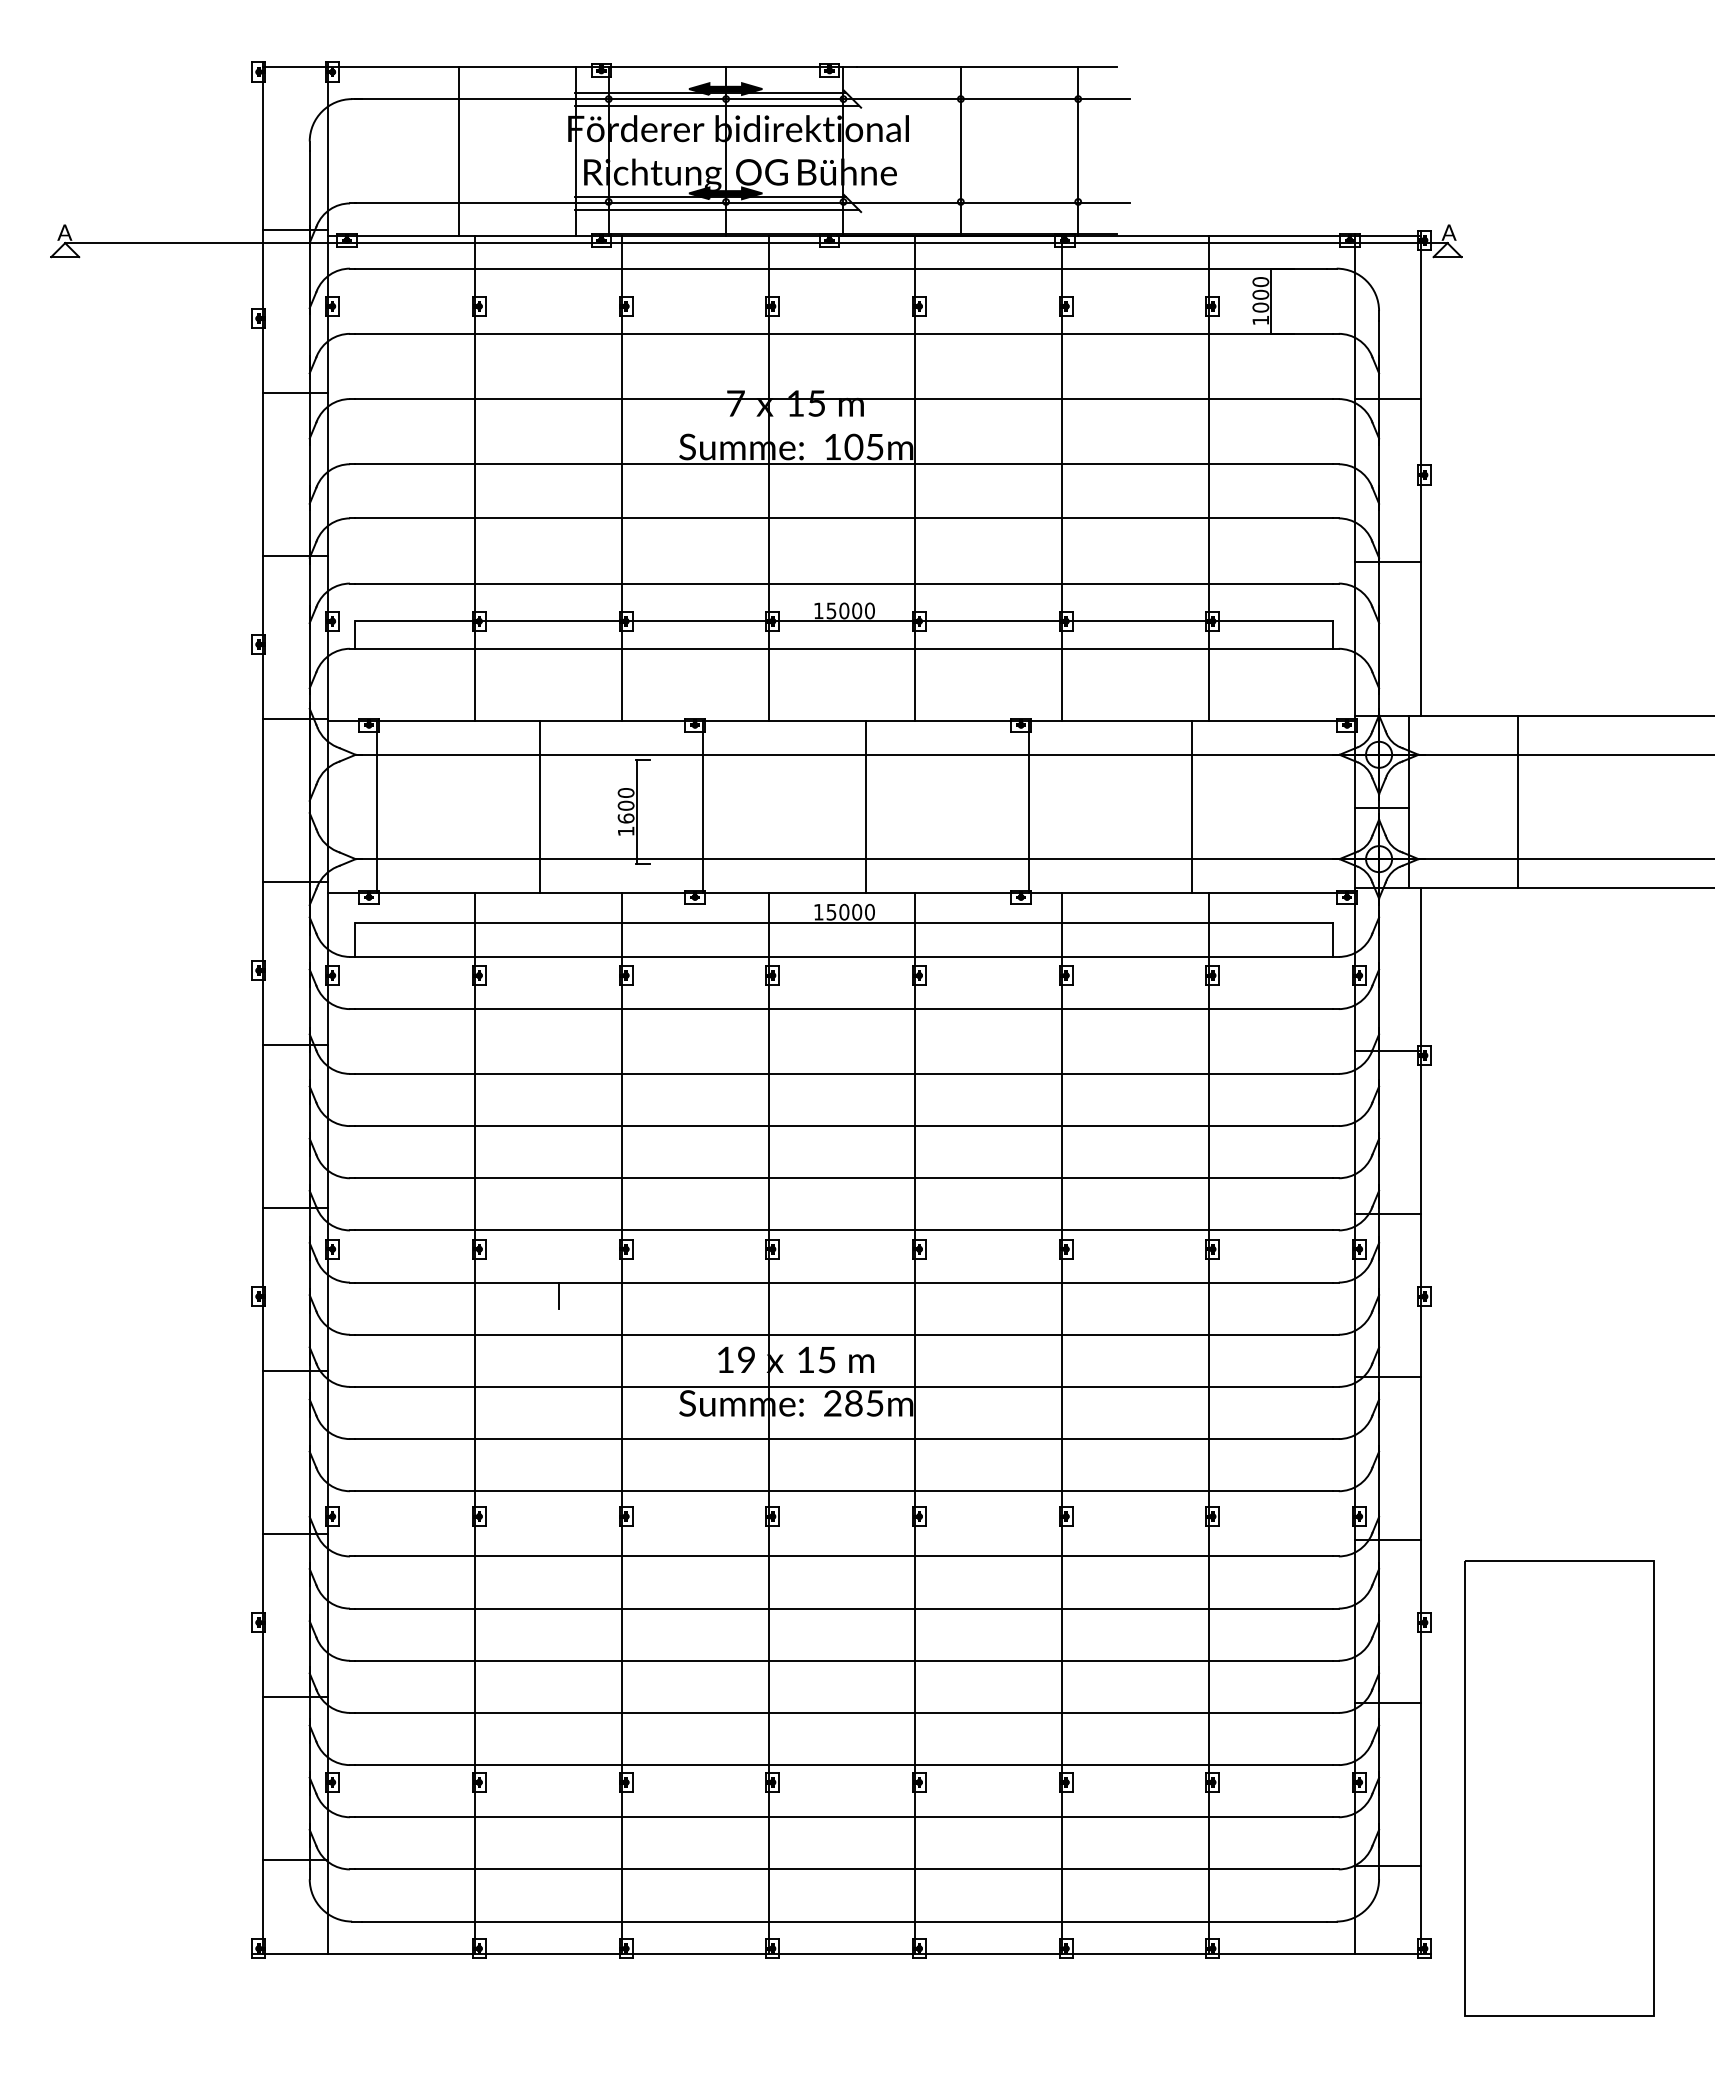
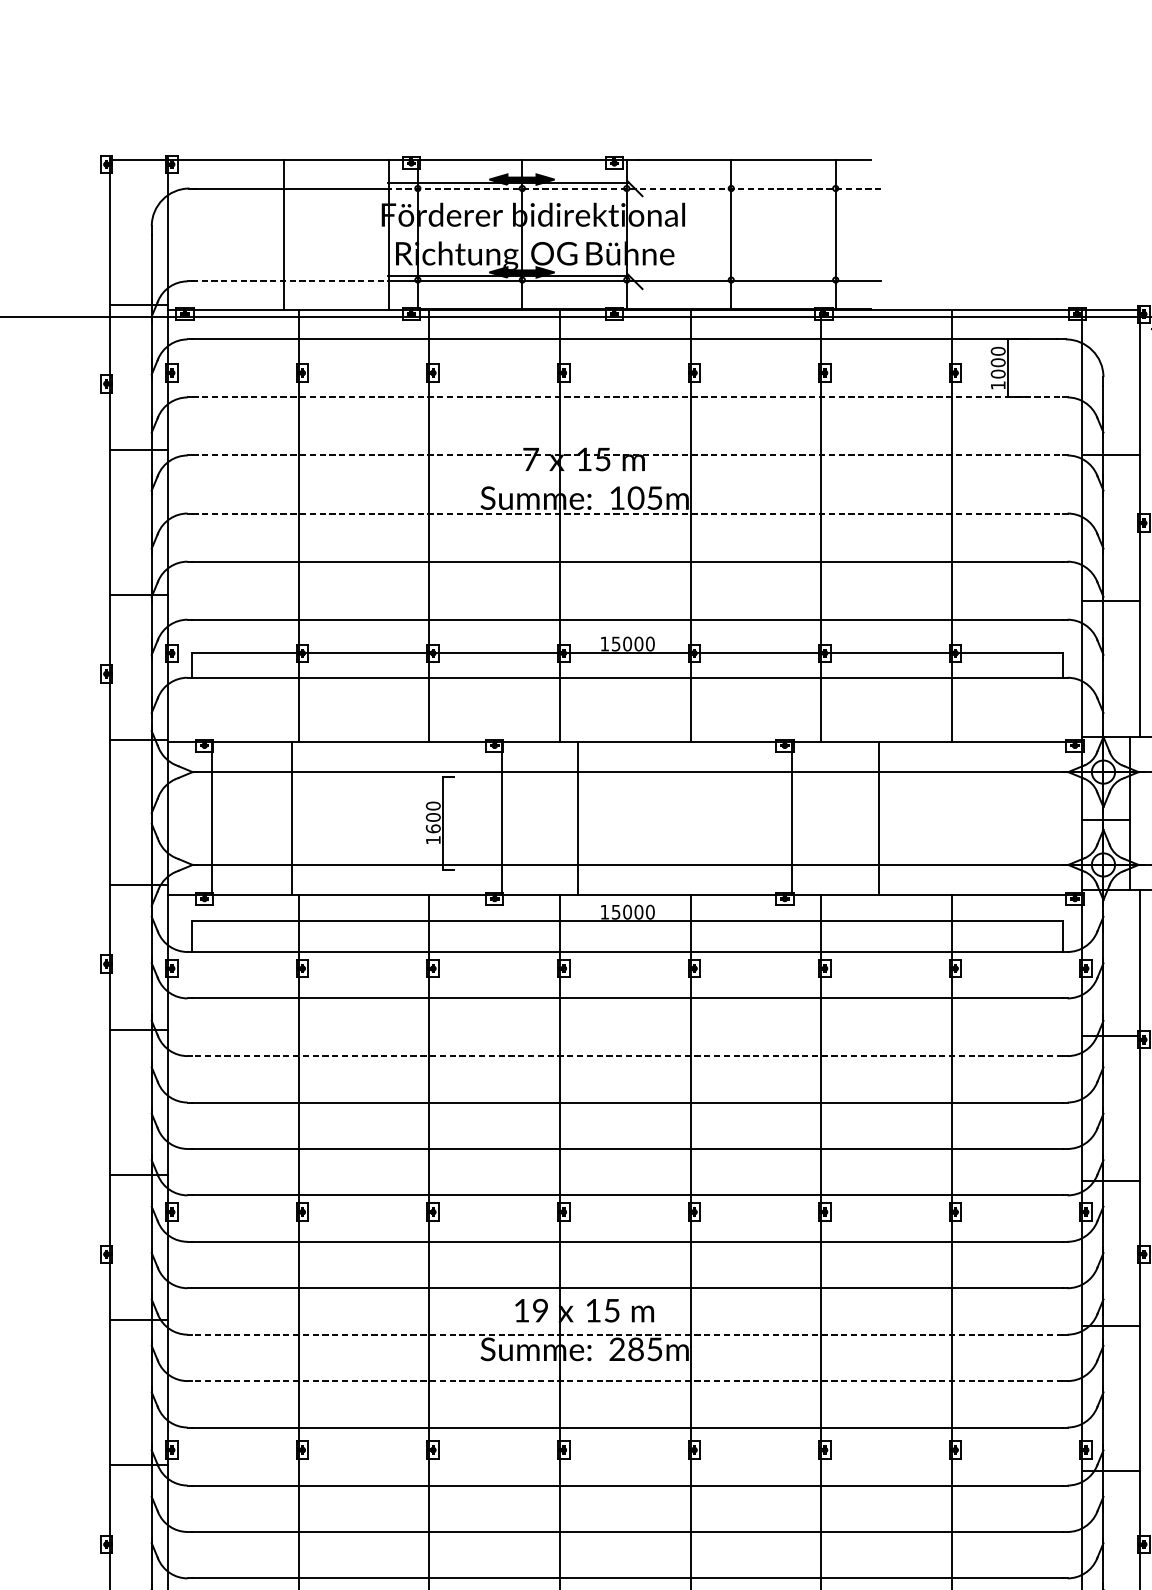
line: (852, 99) -> (634, 188), solid -> dashed
line: (717, 105) -> (514, 194), removed
line: (465, 203) -> (290, 281), solid -> dashed
line: (717, 209) -> (514, 286), removed
line: (844, 333) -> (627, 397), solid -> dashed
line: (844, 399) -> (627, 455), solid -> dashed
line: (844, 464) -> (627, 513), solid -> dashed
line: (540, 806) -> (292, 818), moved
line: (866, 806) -> (577, 818), moved
line: (1192, 806) -> (878, 818), moved
line: (843, 1073) -> (626, 1055), solid -> dashed
line: (558, 1295) -> (373, 1253), removed
line: (843, 1386) -> (626, 1334), solid -> dashed
line: (843, 1439) -> (626, 1381), solid -> dashed

